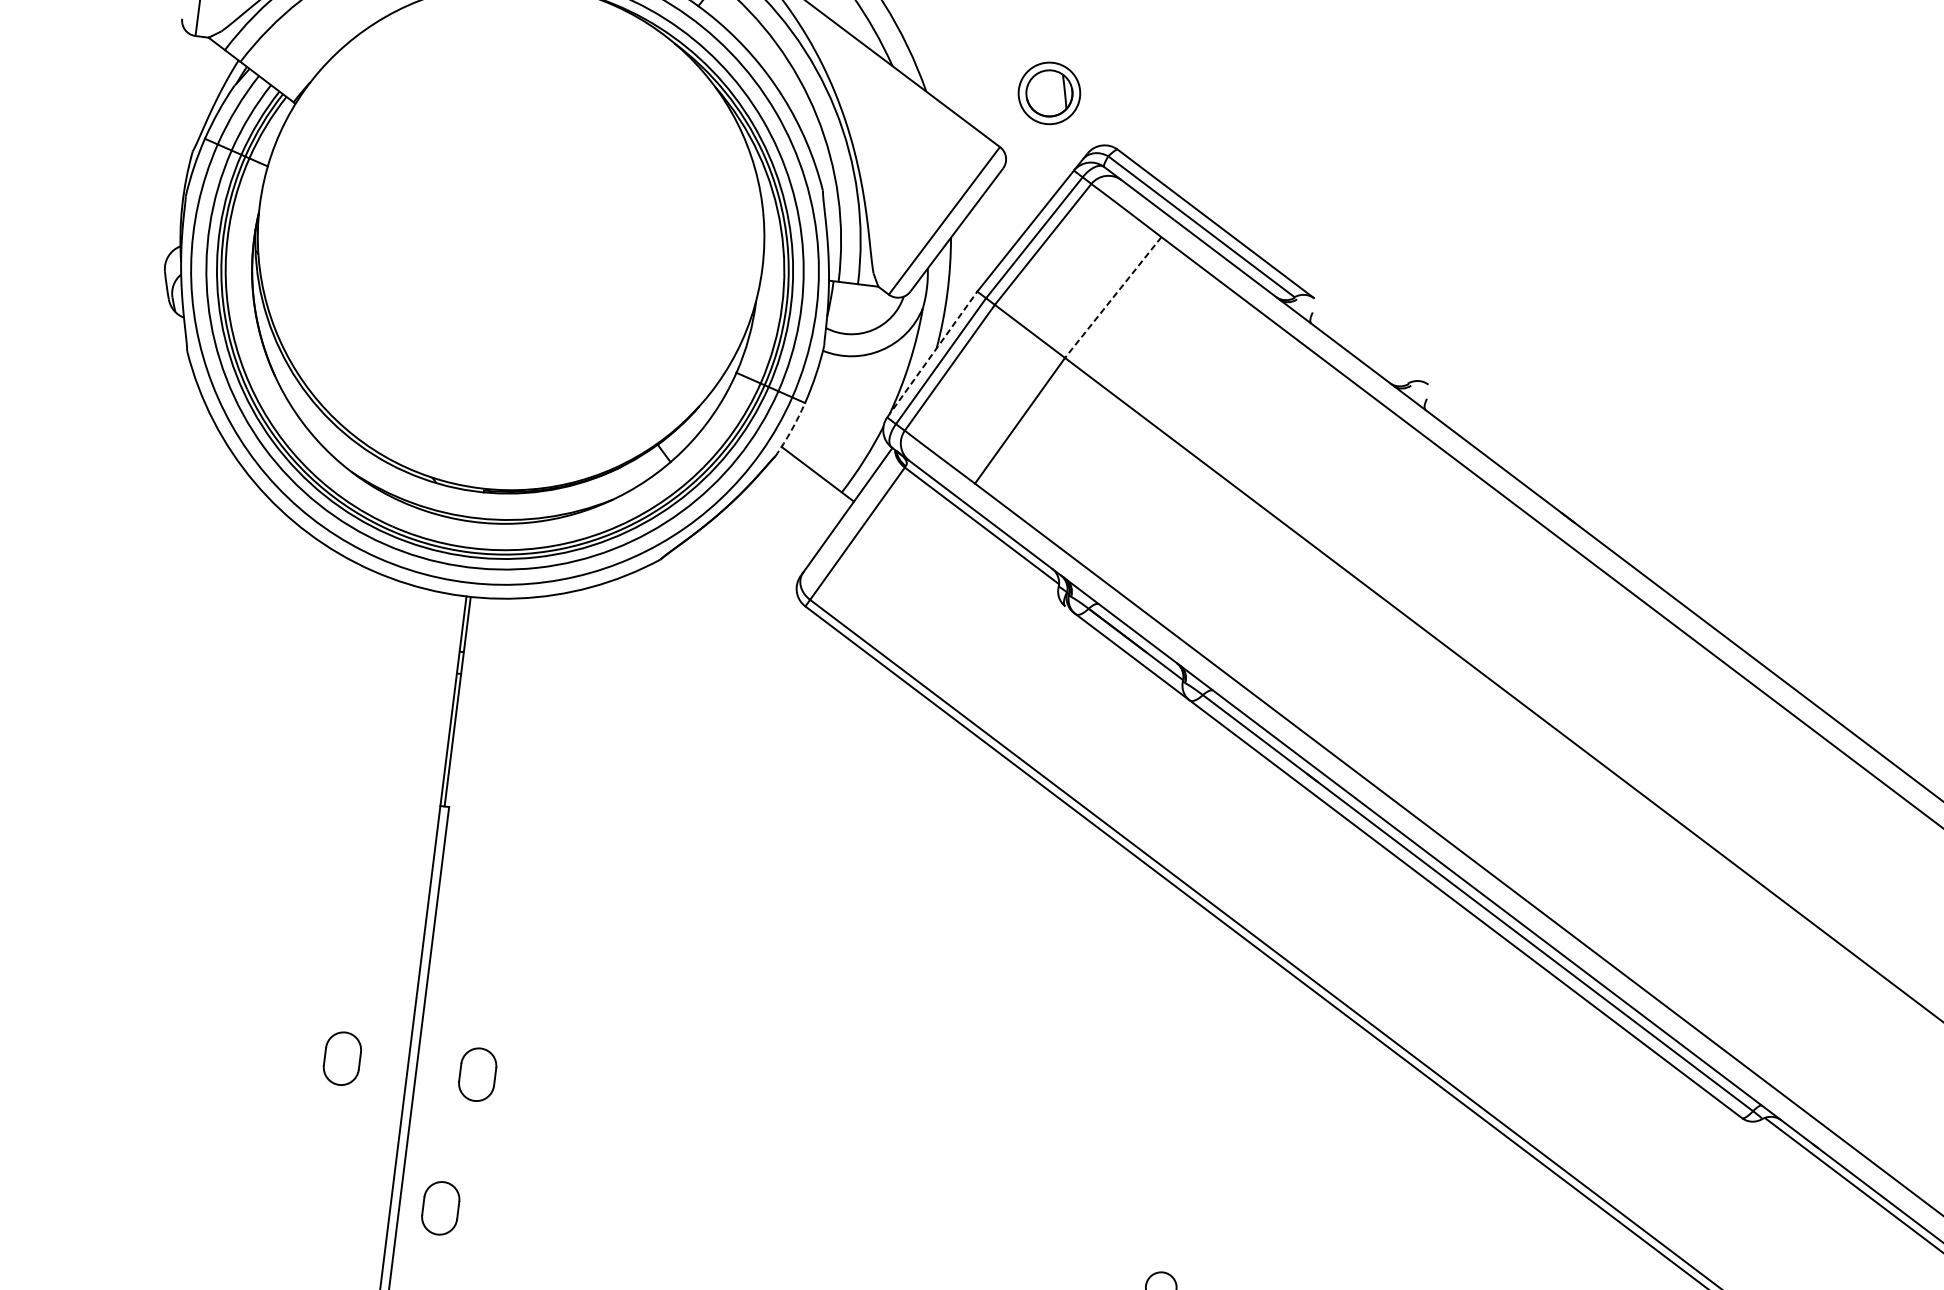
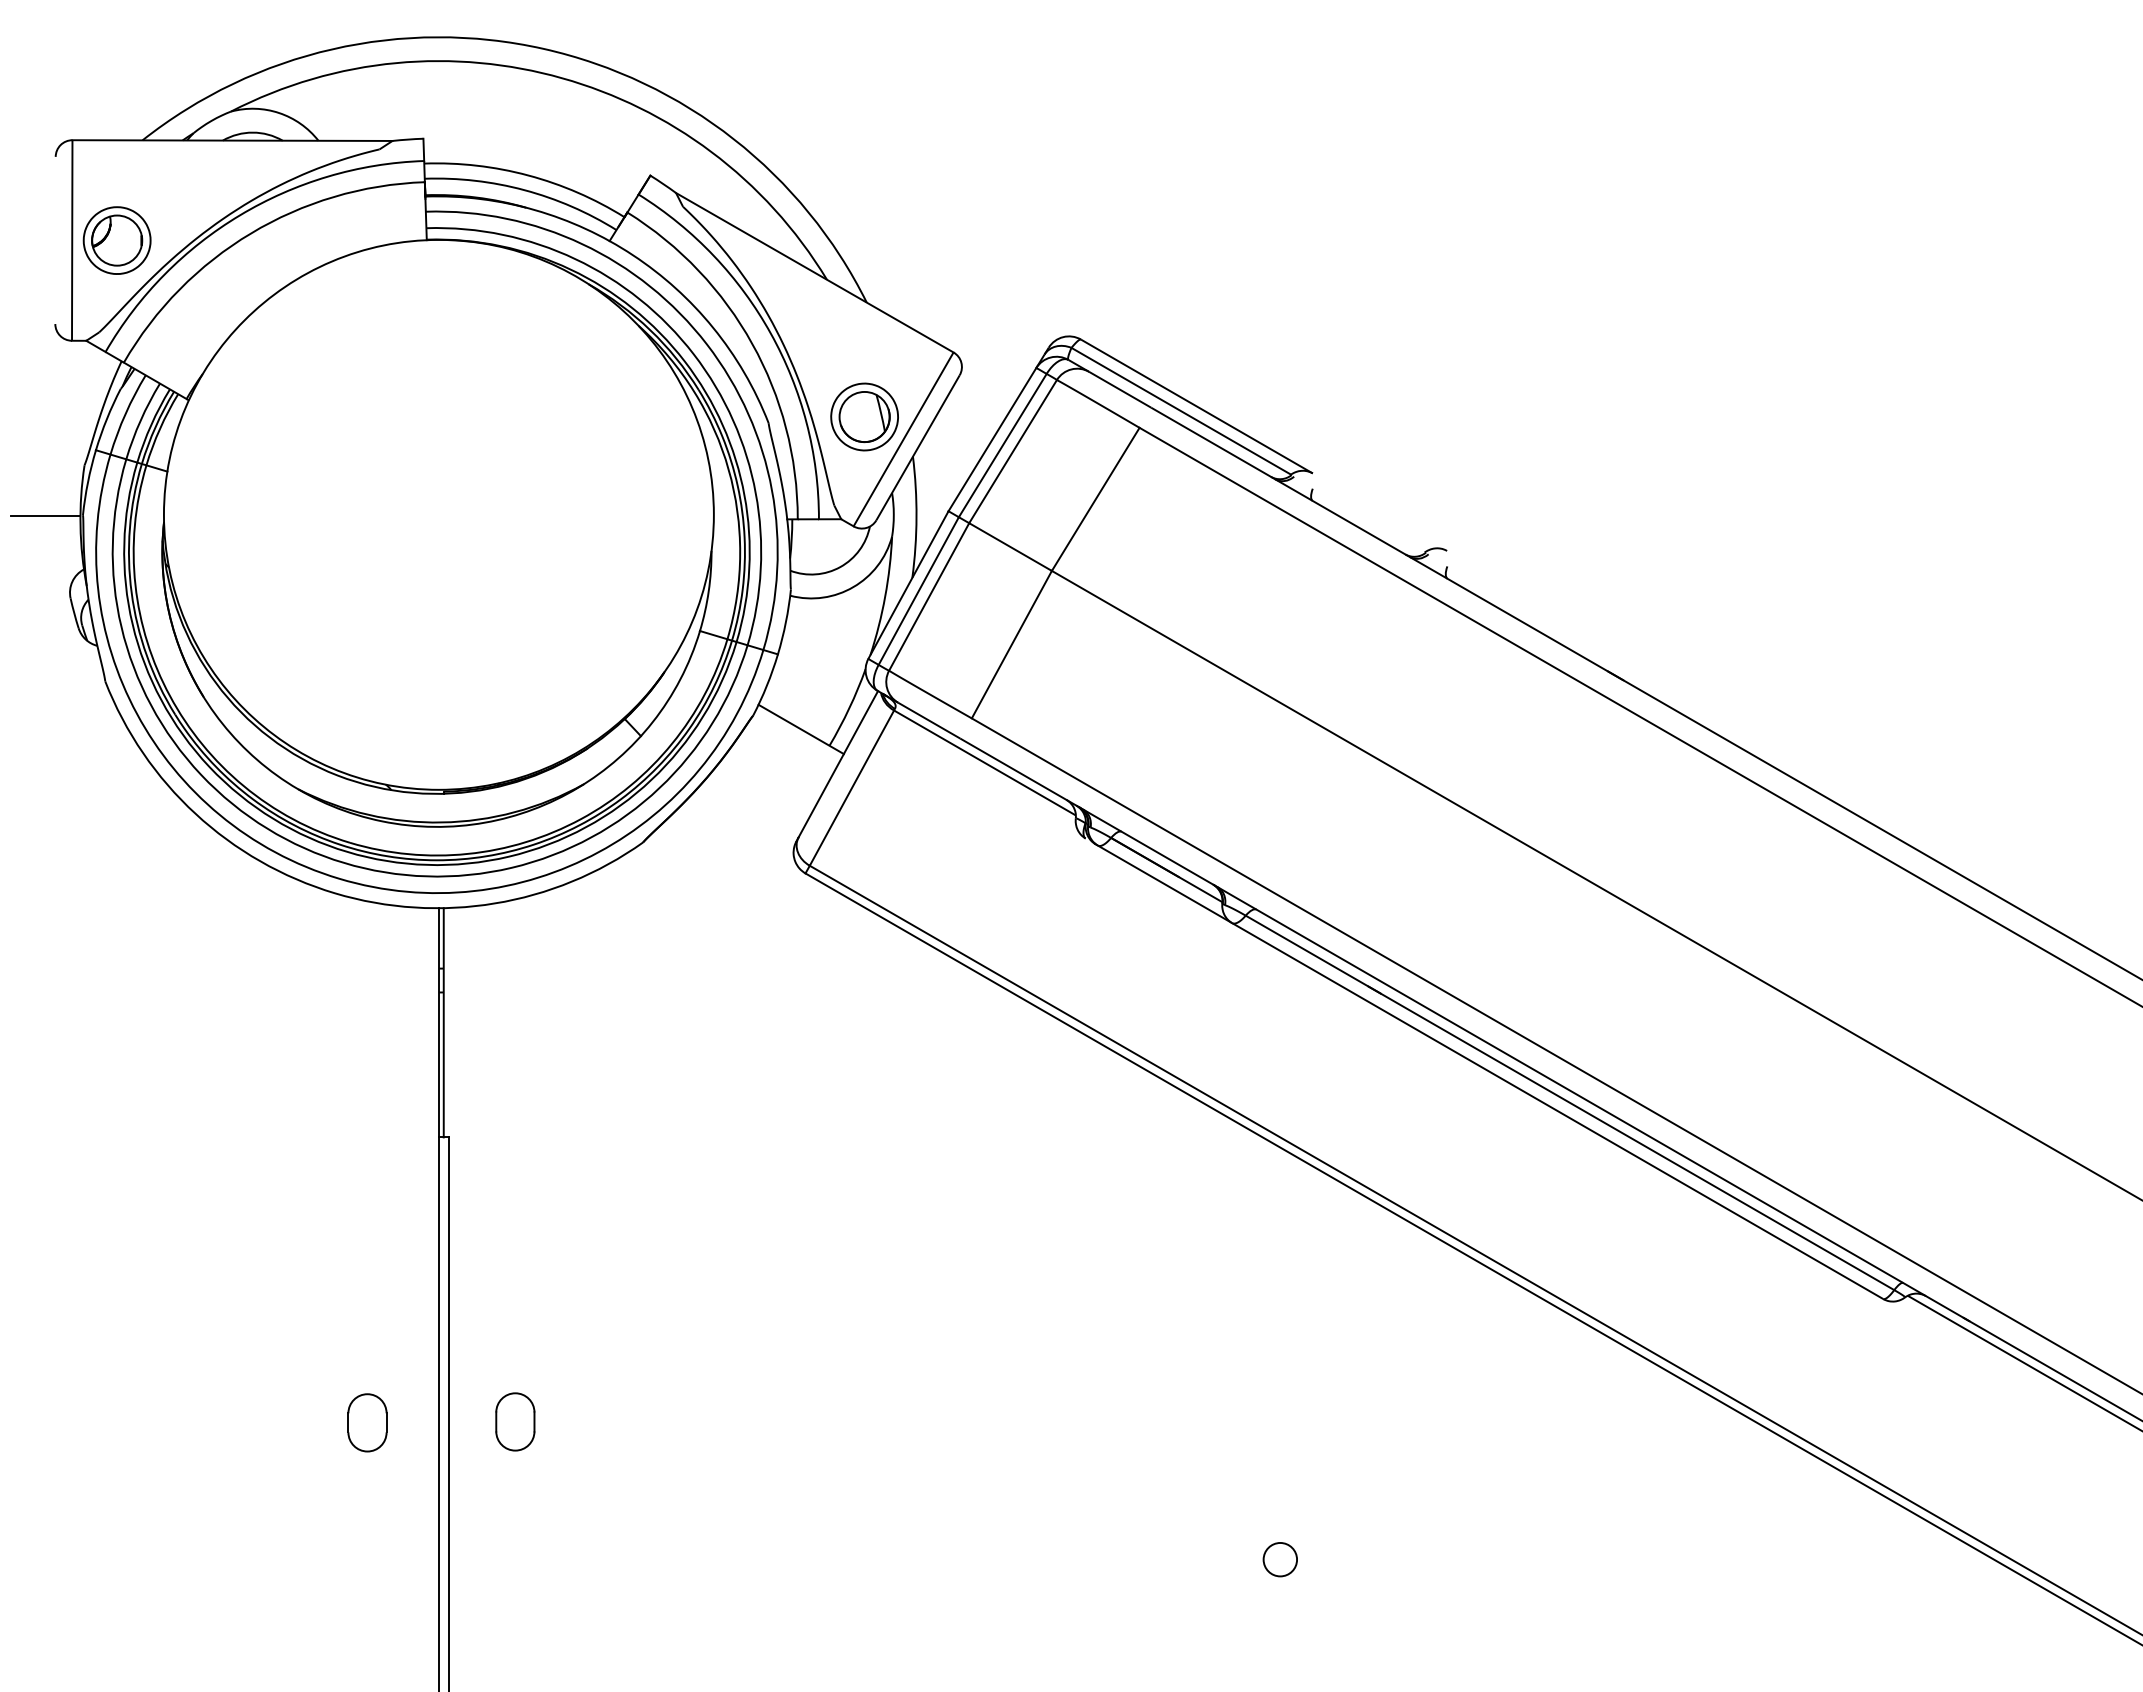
part: (1049, 92) -> (864, 416), moved
line: (151, 192) -> (45, 515), added
line: (1112, 297) -> (1095, 499), dashed -> solid
line: (932, 354) -> (908, 584), dashed -> solid
arc: (791, 430) -> (766, 685), dashed -> solid
part: (440, 1208) -> (493, 1570), removed

